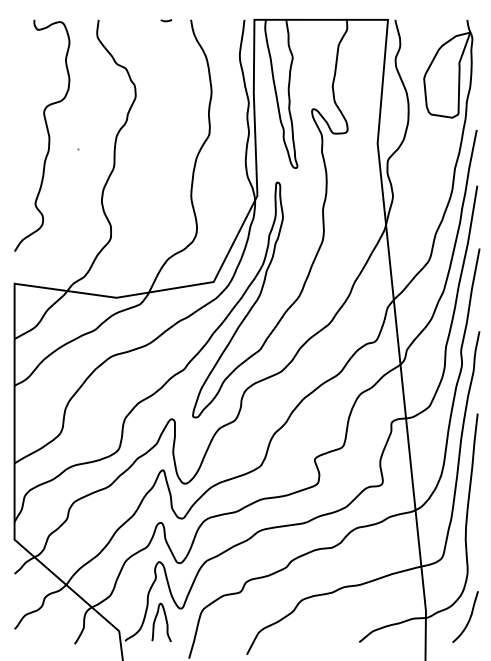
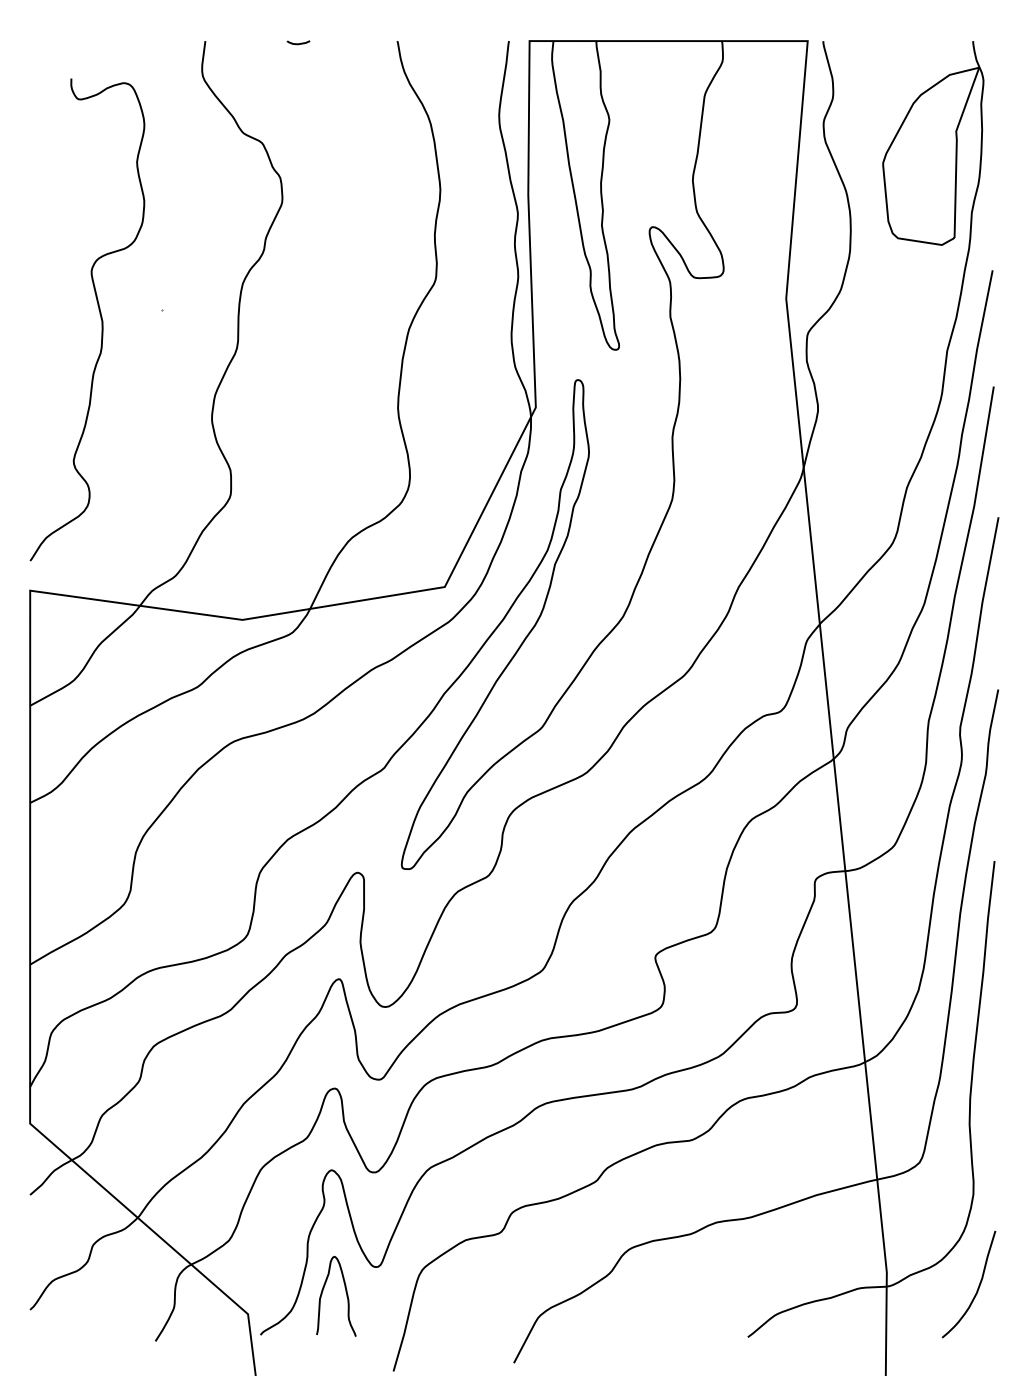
curve: (166, 20) -> (298, 42), moved
curve: (47, 134) -> (98, 317), moved

